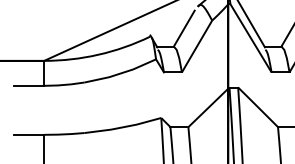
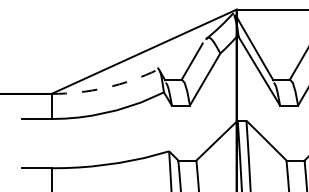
arc: (98, 54) -> (106, 87), solid -> dashed

